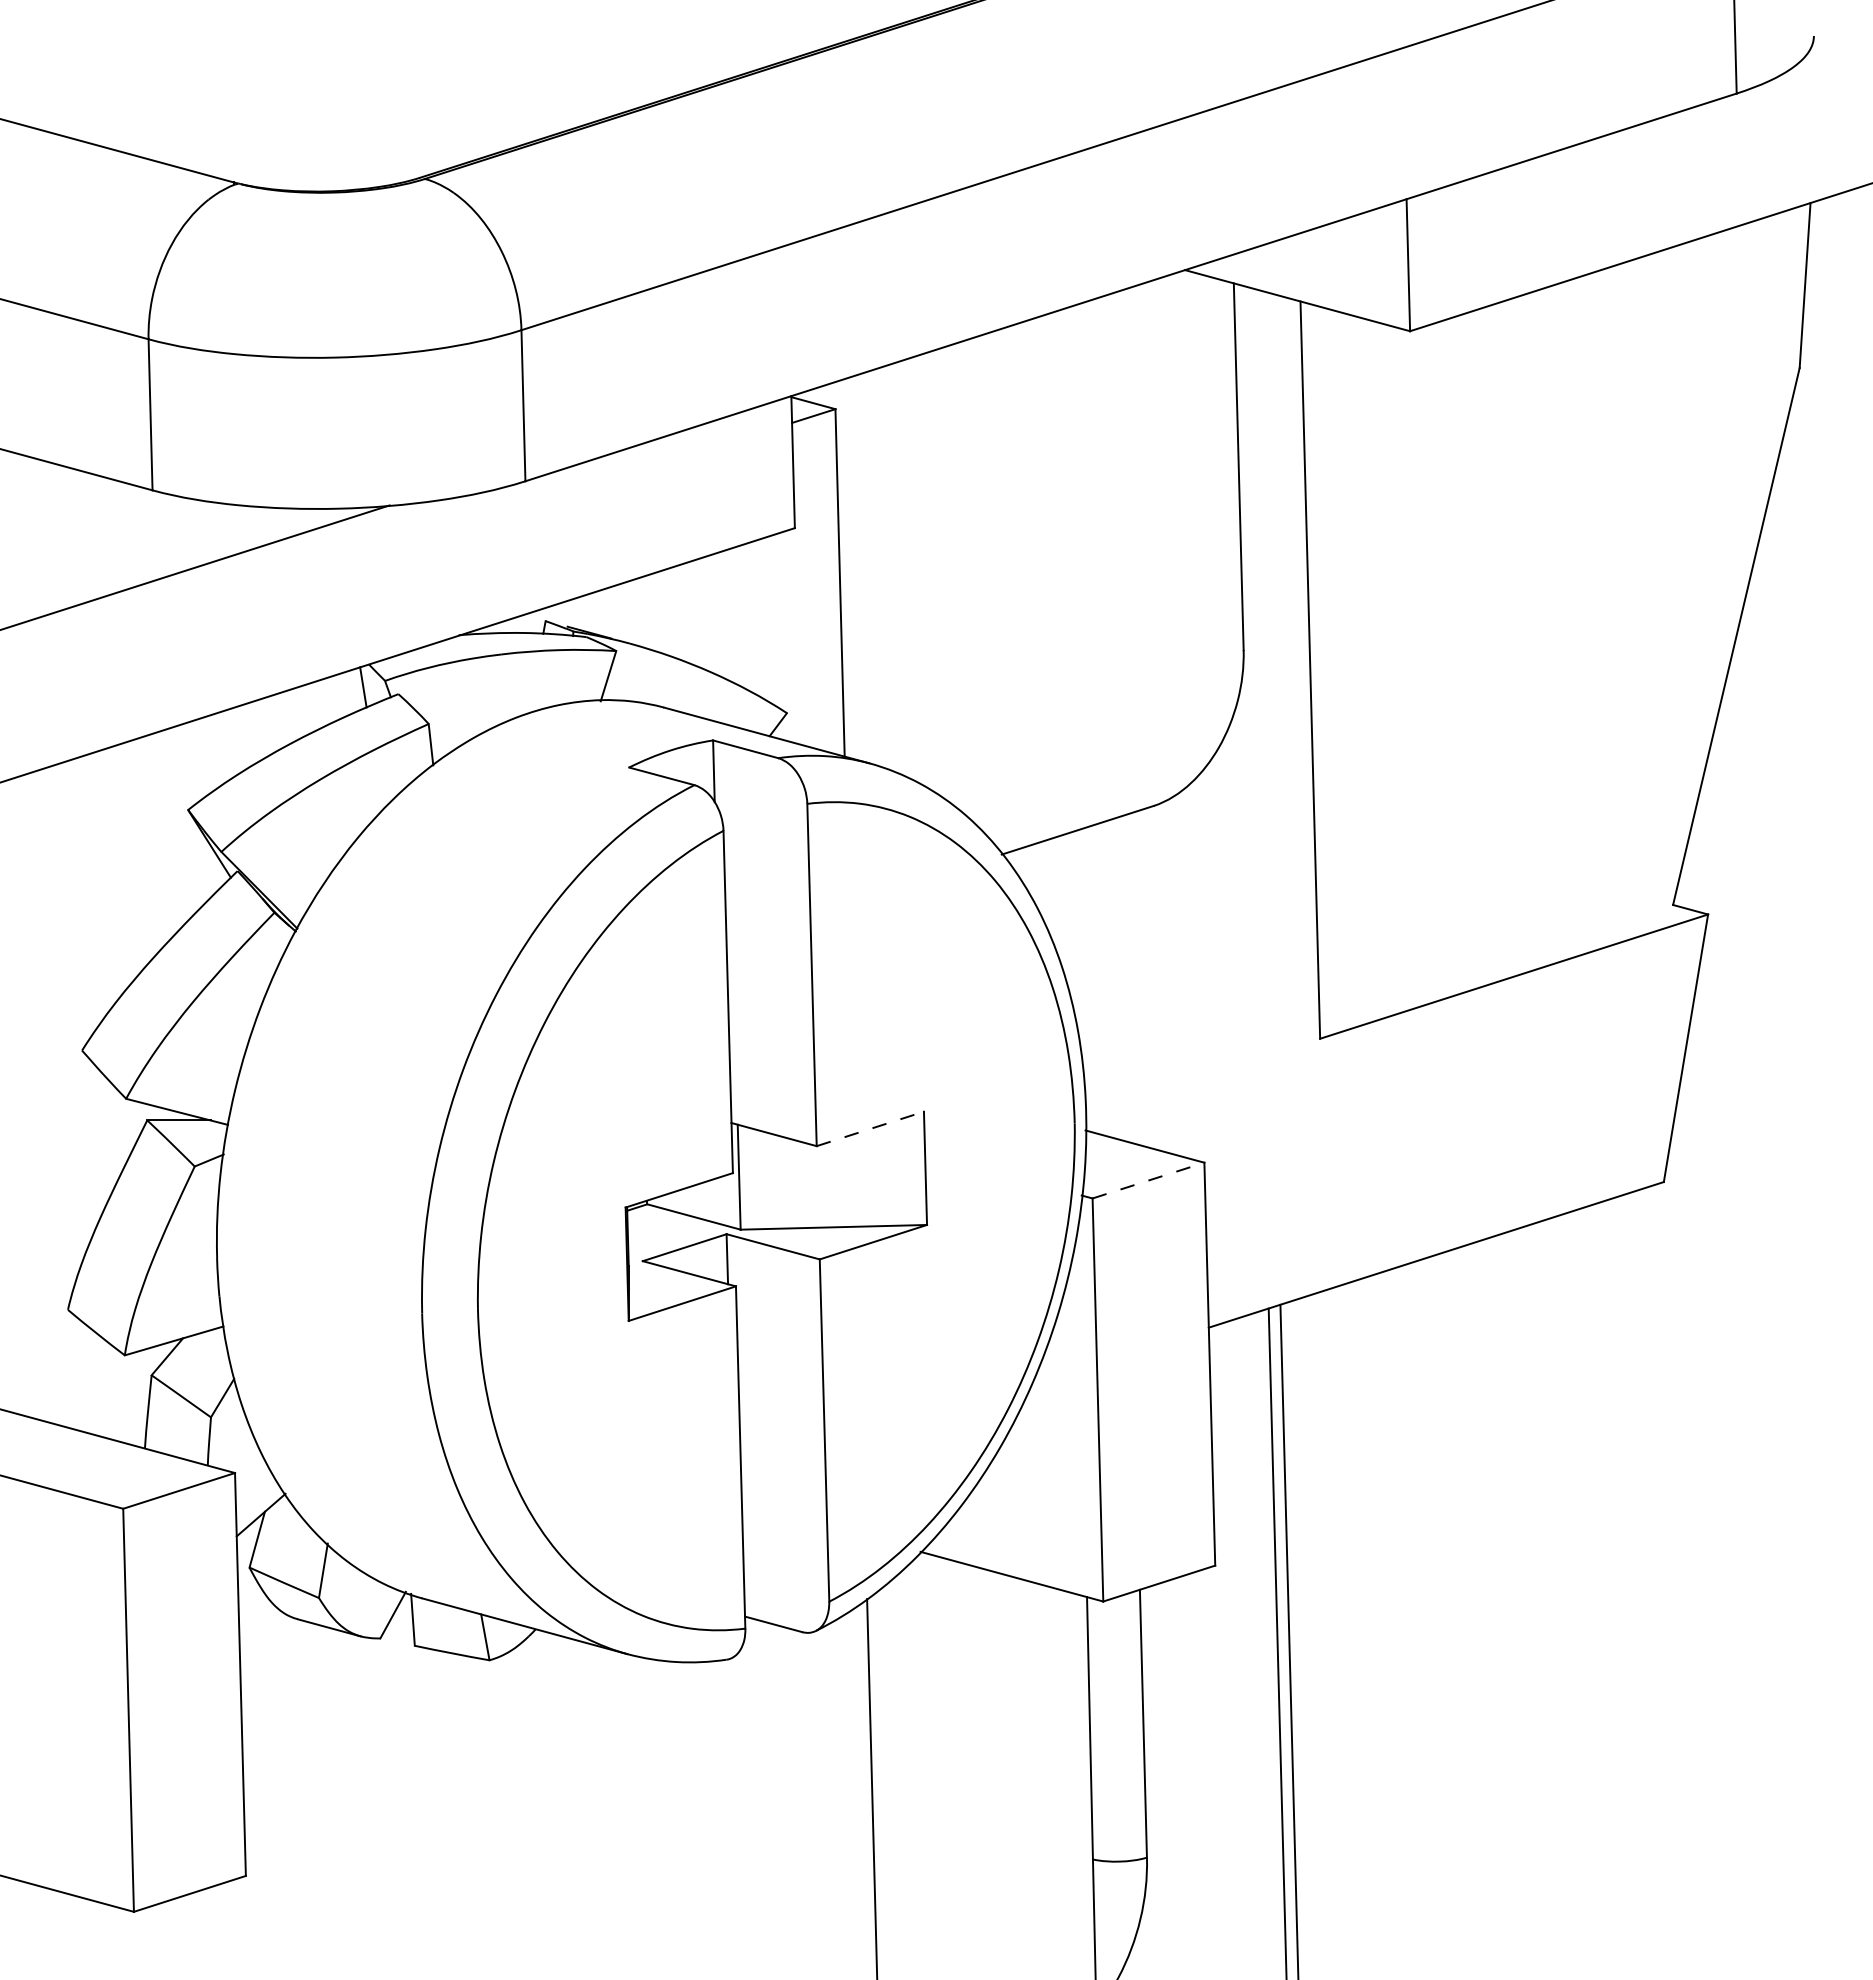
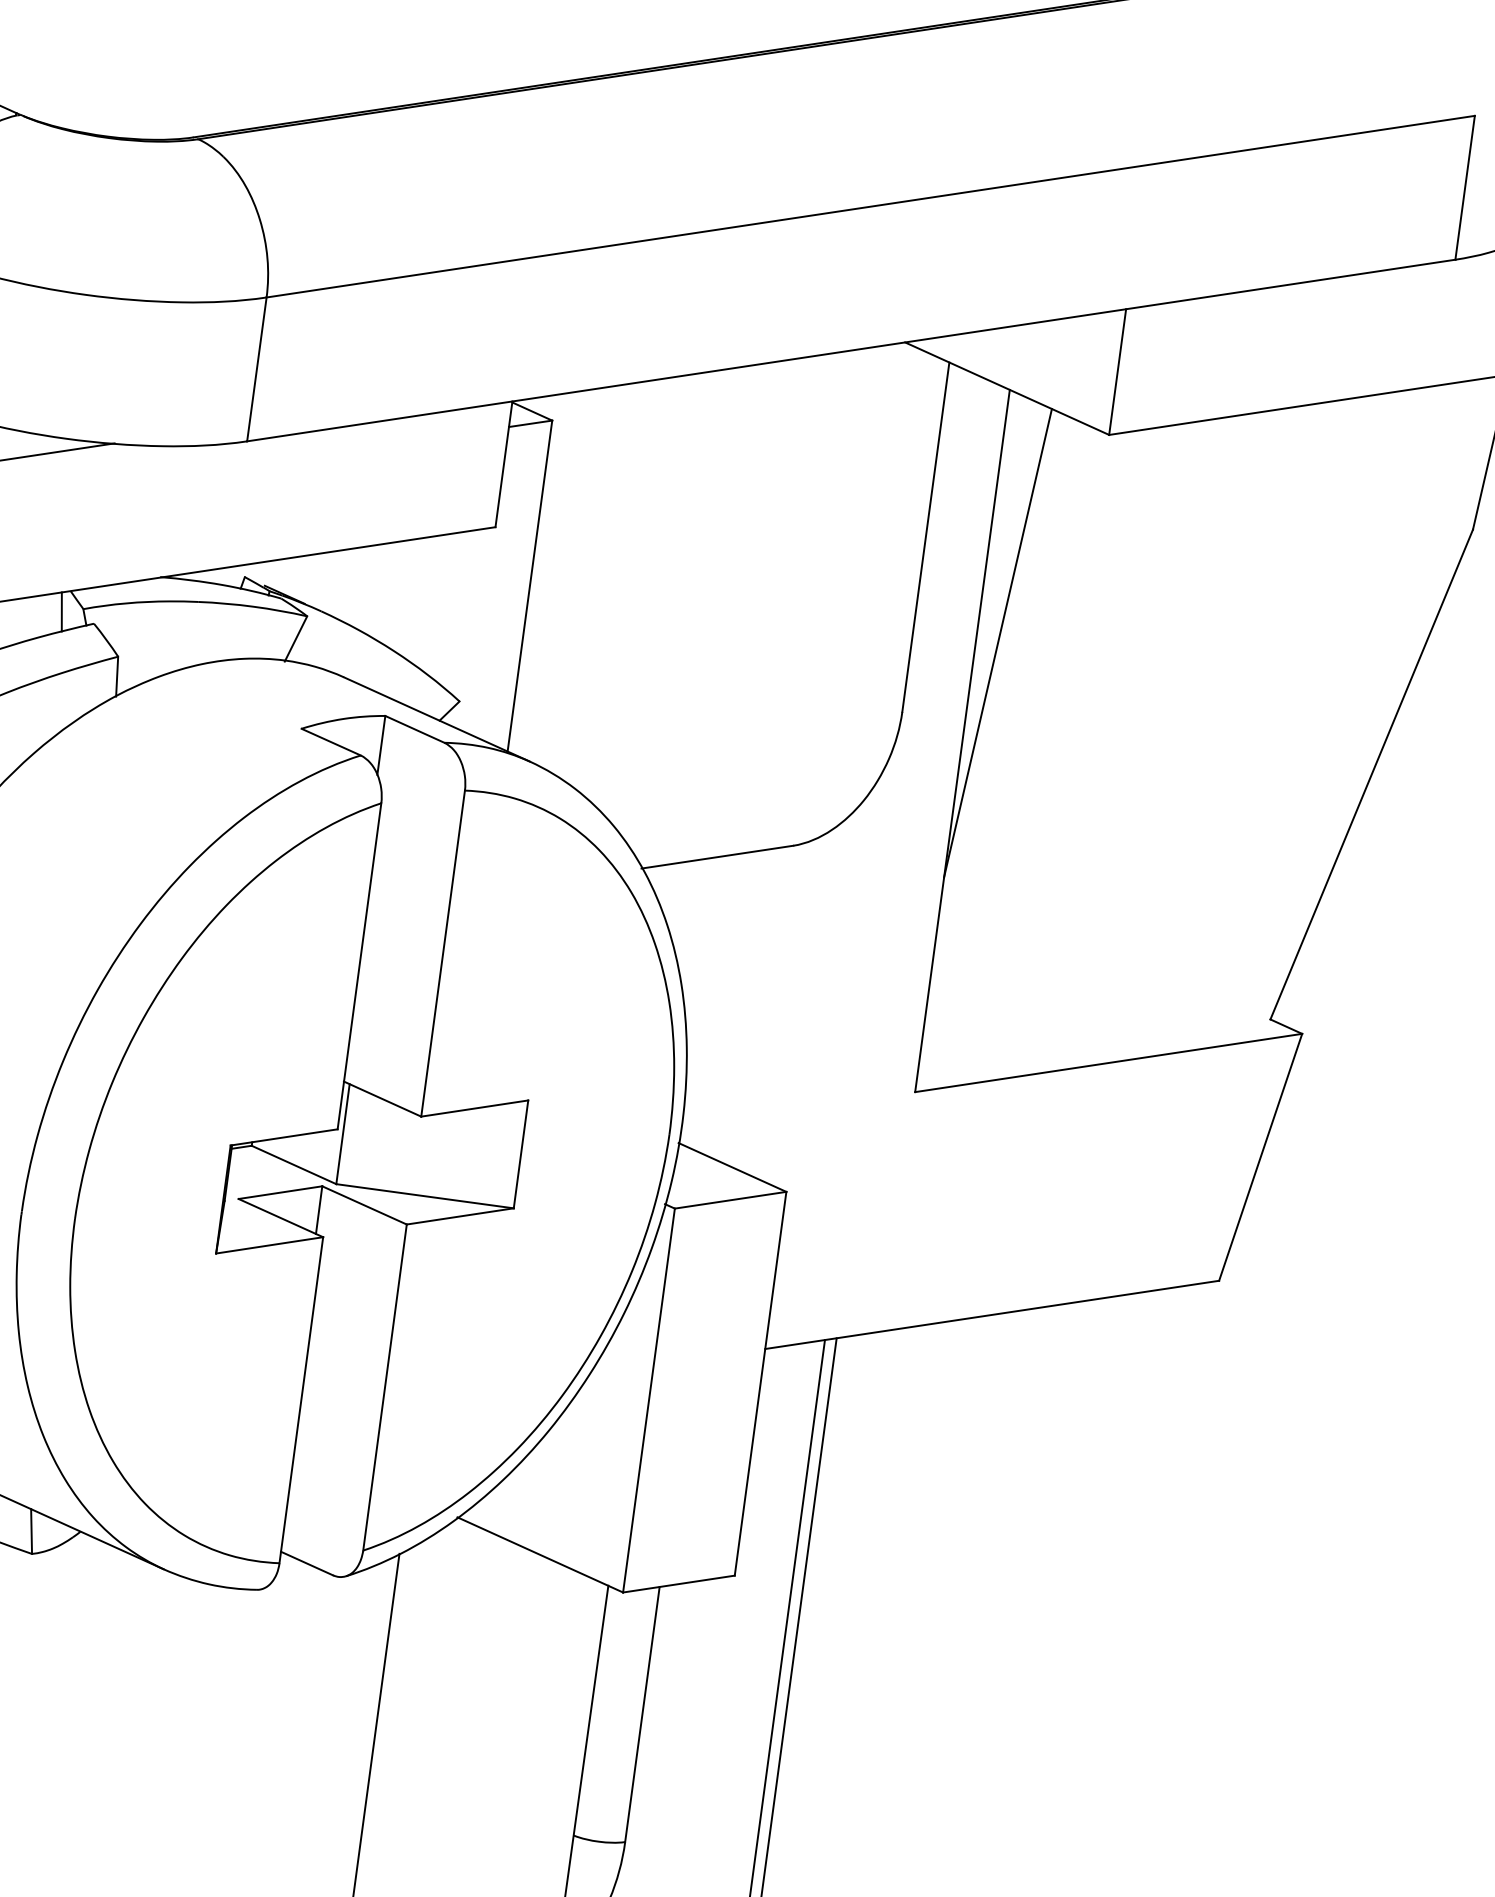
line: (1330, 563) -> (998, 642), added
line: (870, 1128) -> (474, 1108), dashed -> solid
line: (1148, 1180) -> (730, 1200), dashed -> solid

